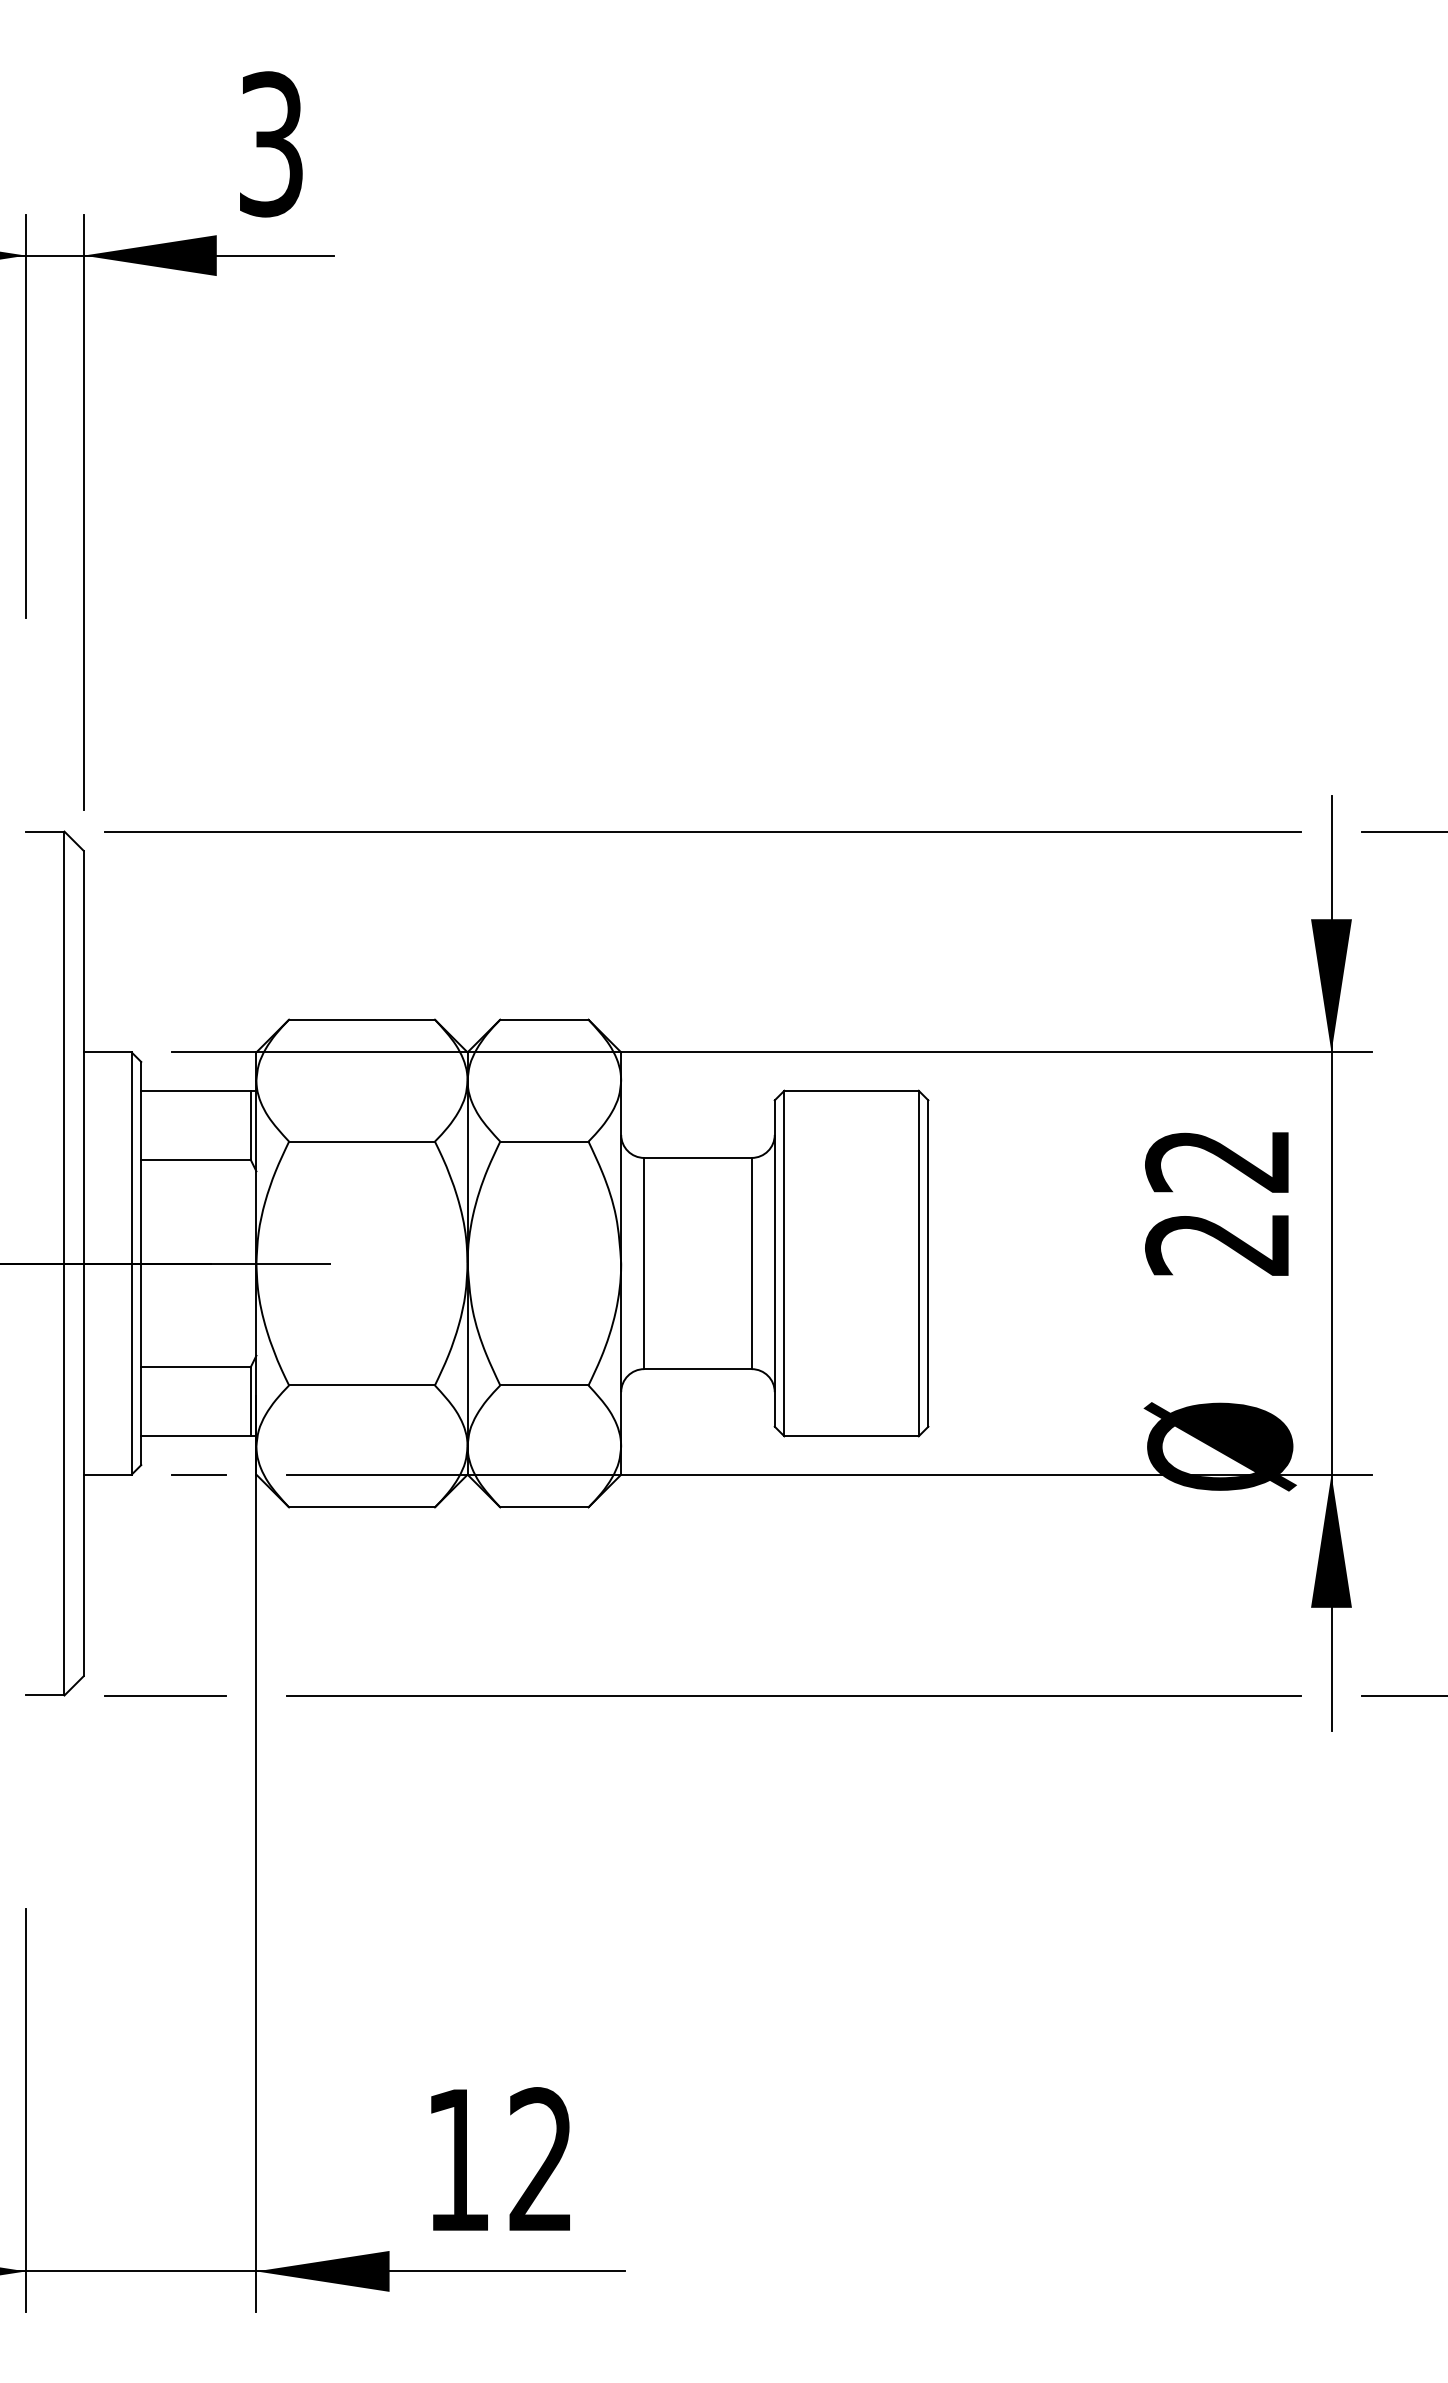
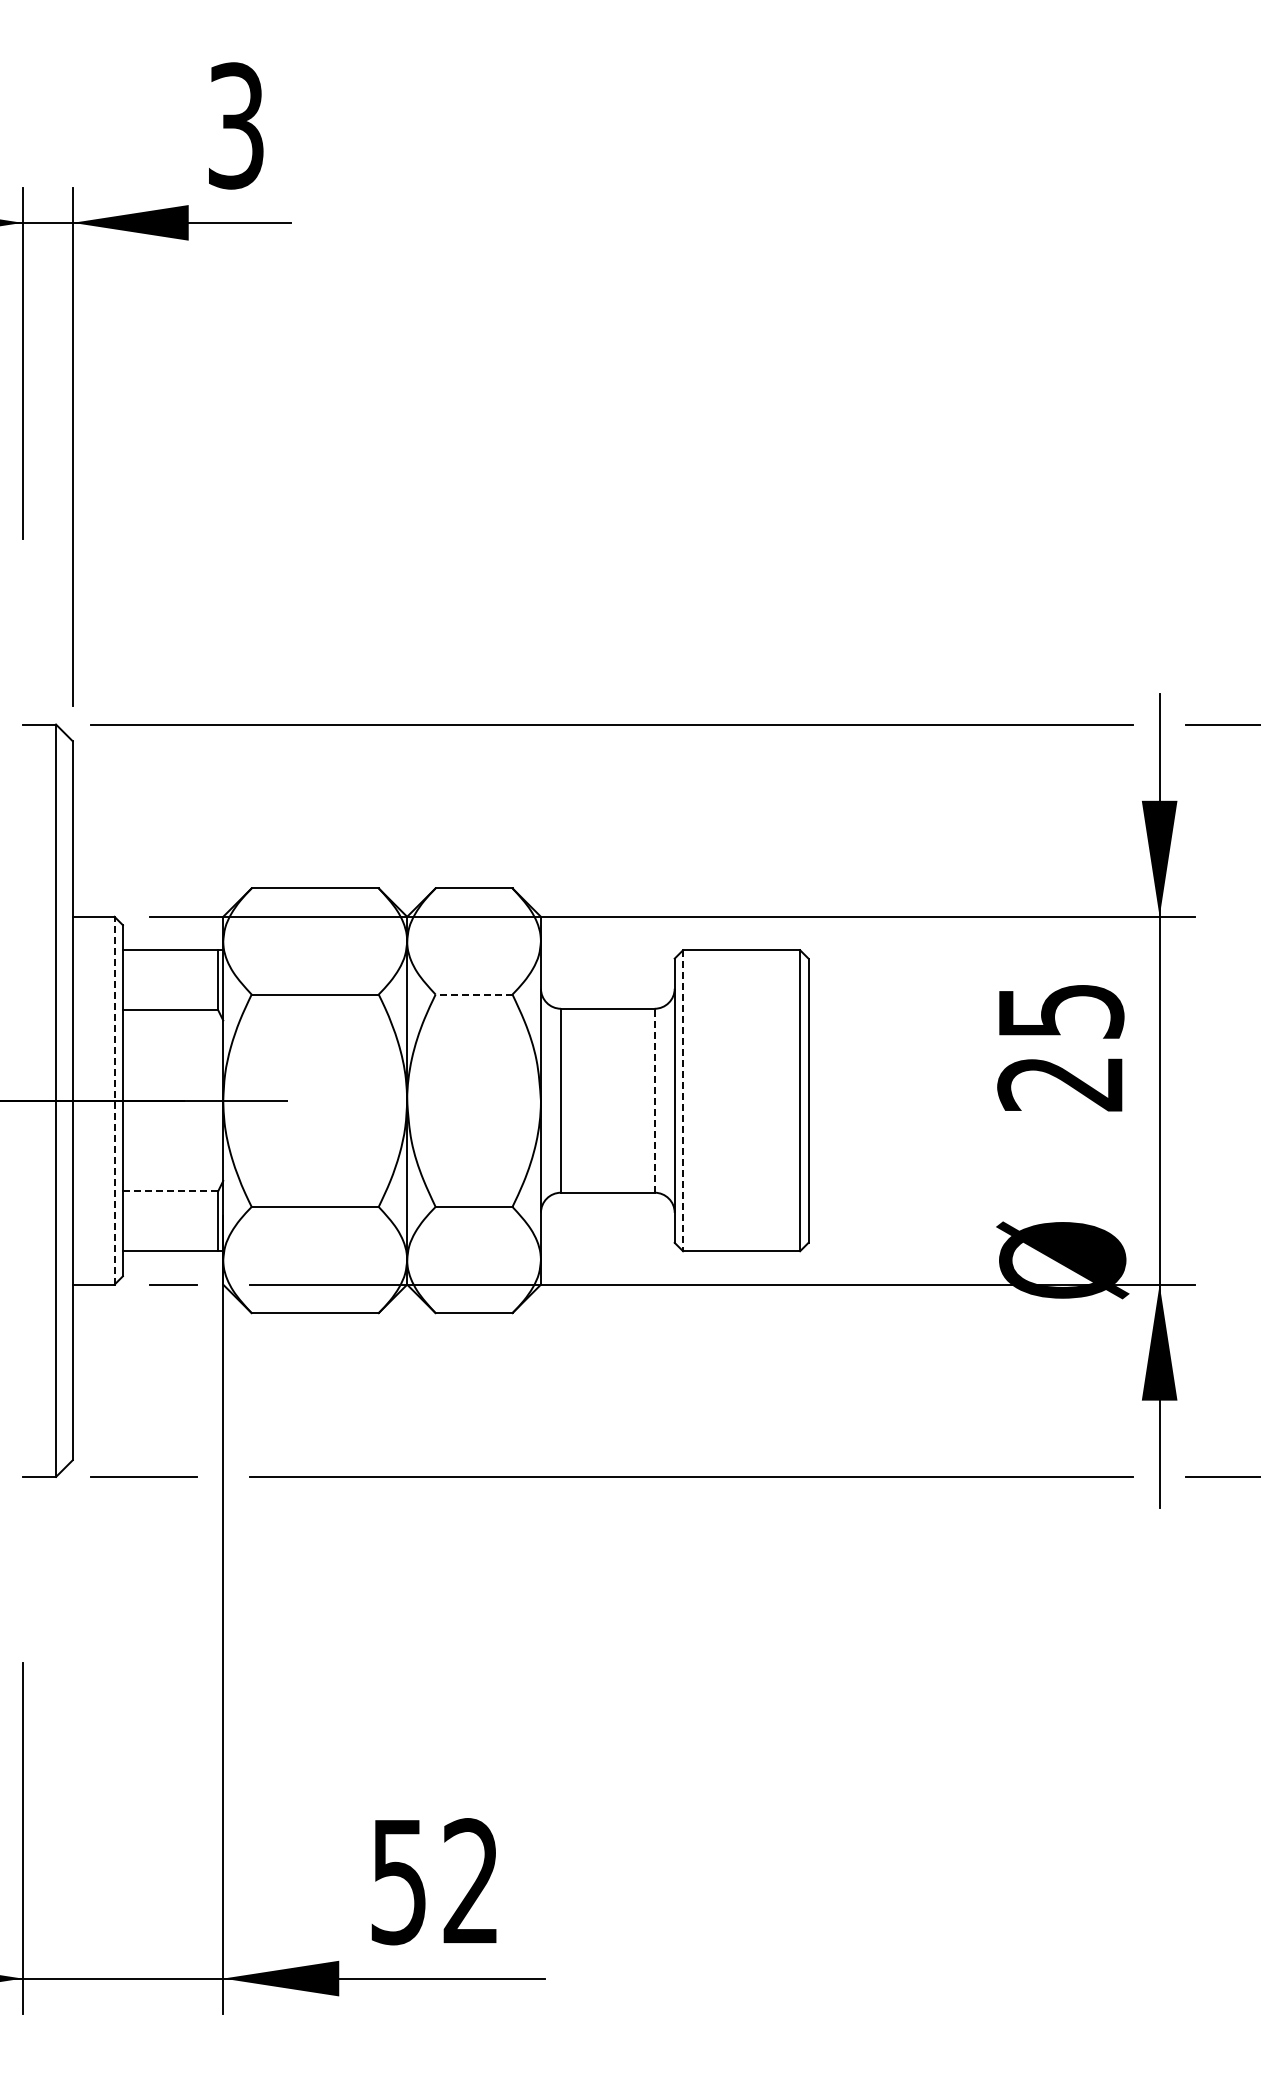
line: (543, 1141) -> (473, 994), solid -> dashed
text: (1217, 1162) -> (1060, 1012), 22 -> 25
line: (131, 1263) -> (114, 1100), solid -> dashed
line: (751, 1263) -> (654, 1100), solid -> dashed
line: (784, 1264) -> (683, 1101), solid -> dashed
line: (195, 1367) -> (170, 1191), solid -> dashed
text: (457, 2161) -> (398, 1882), 12 -> 52

